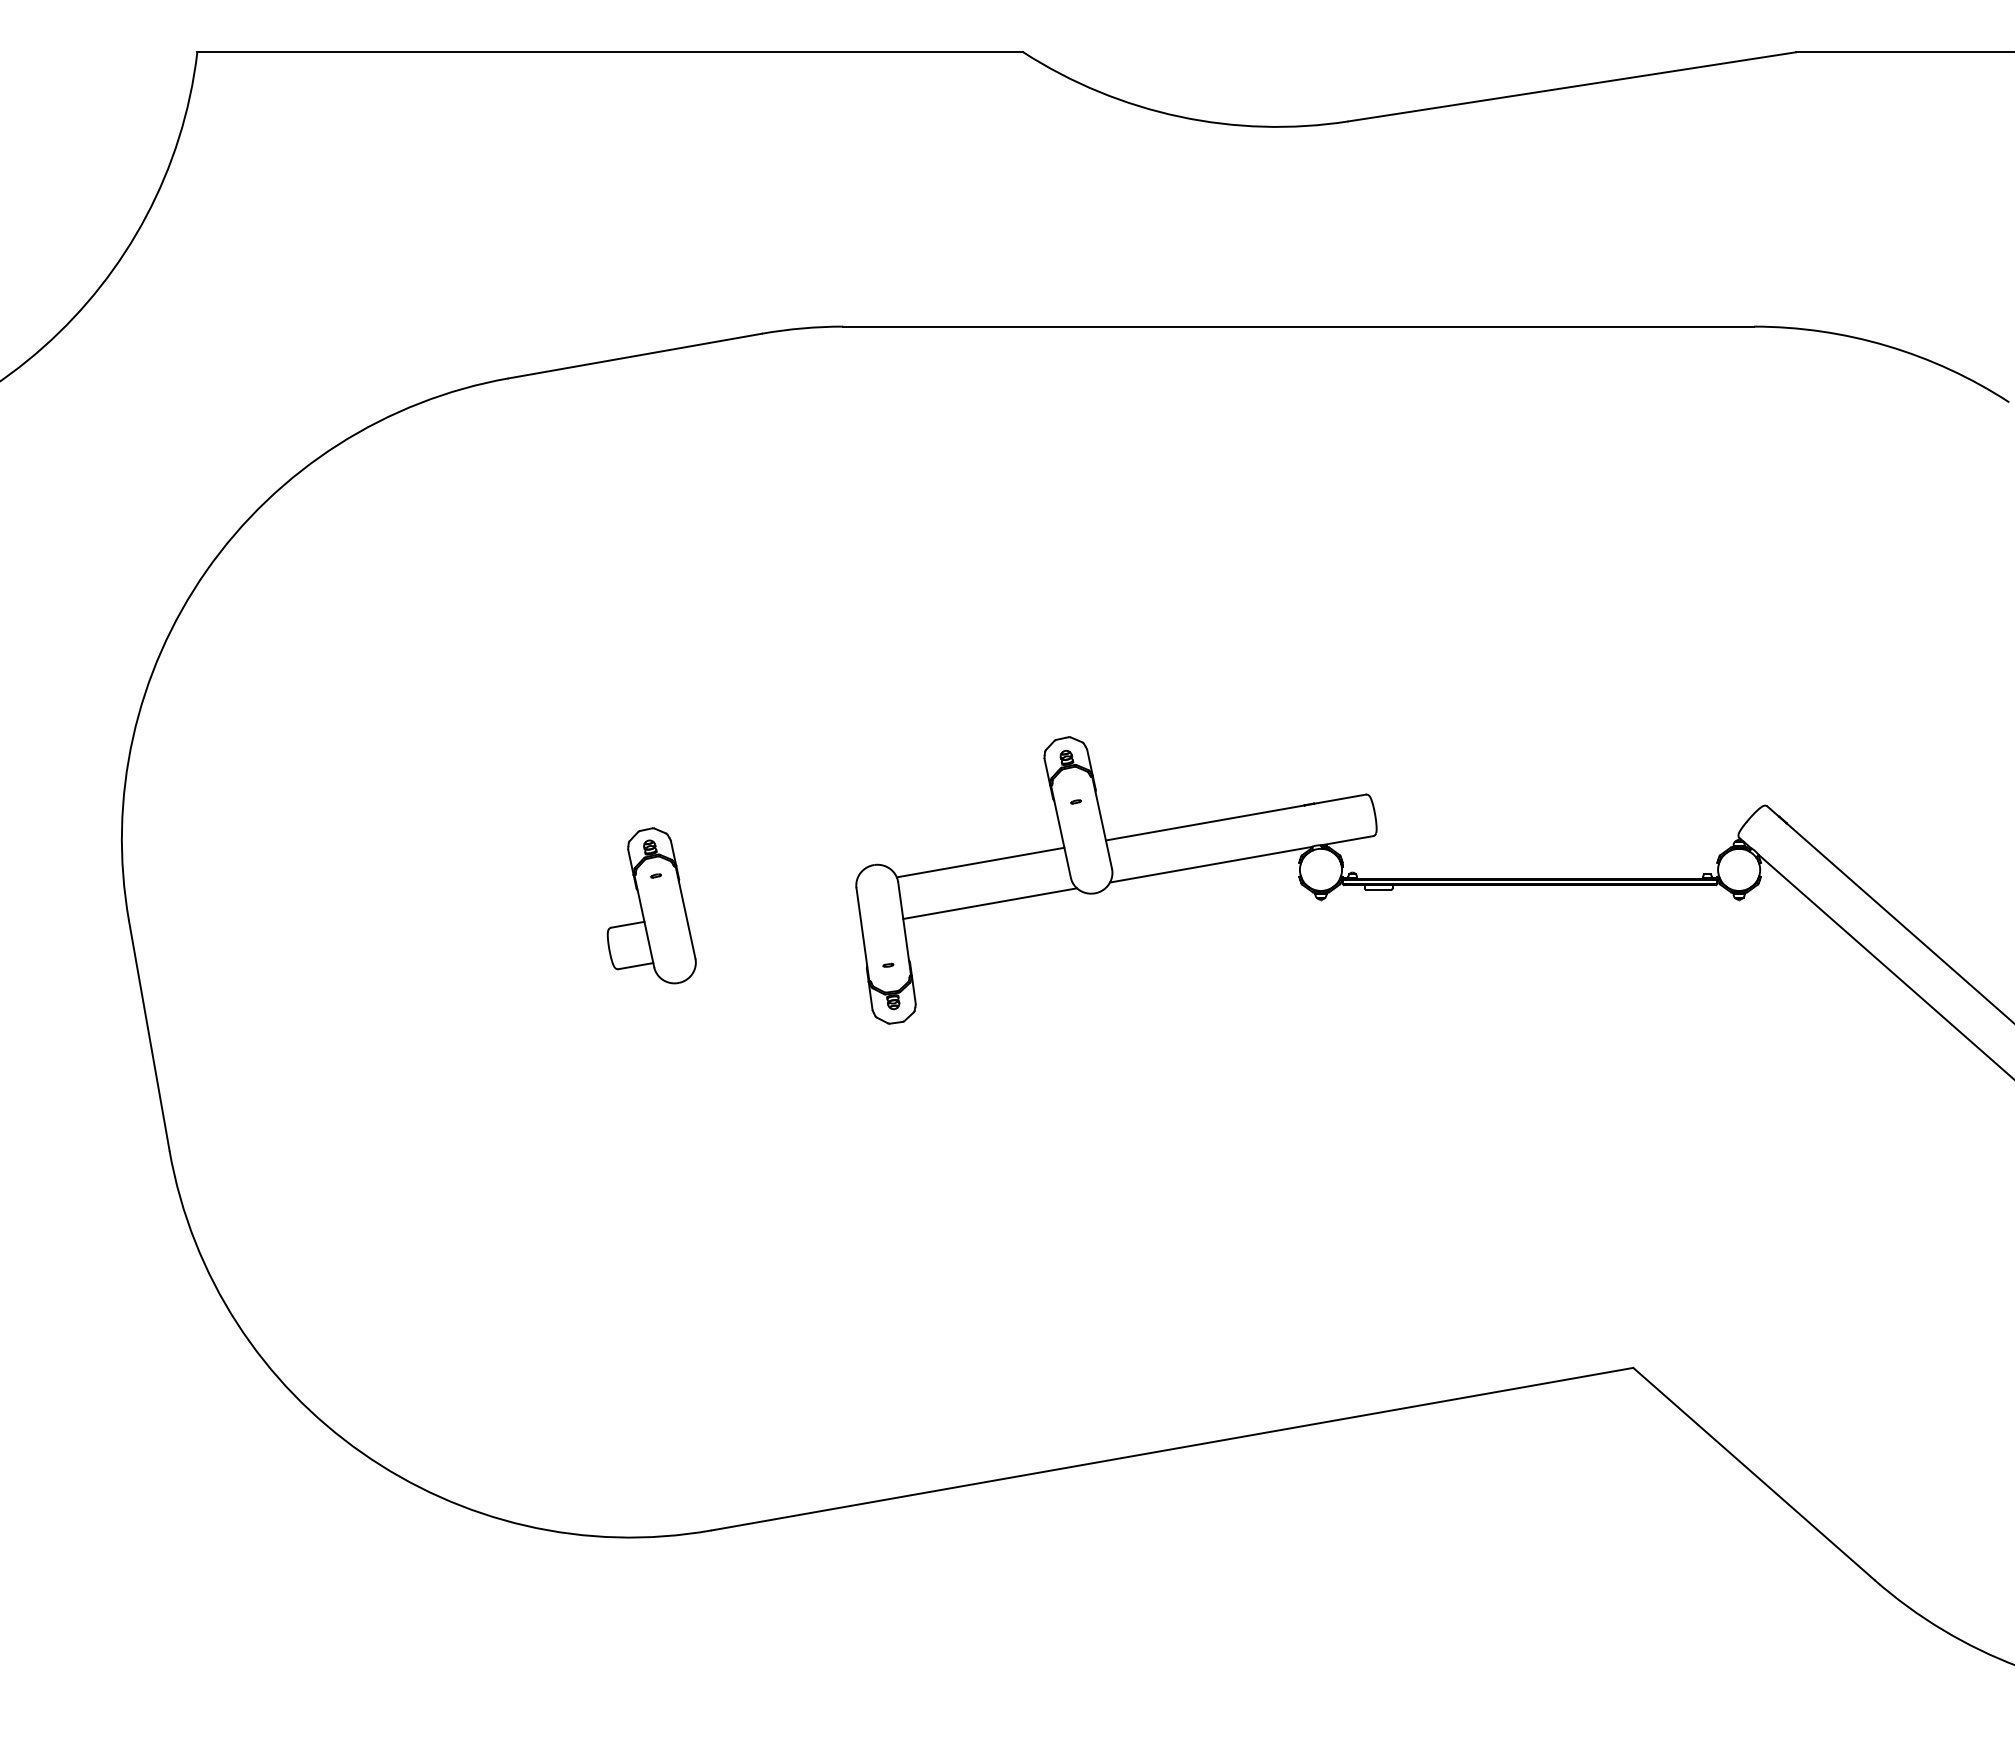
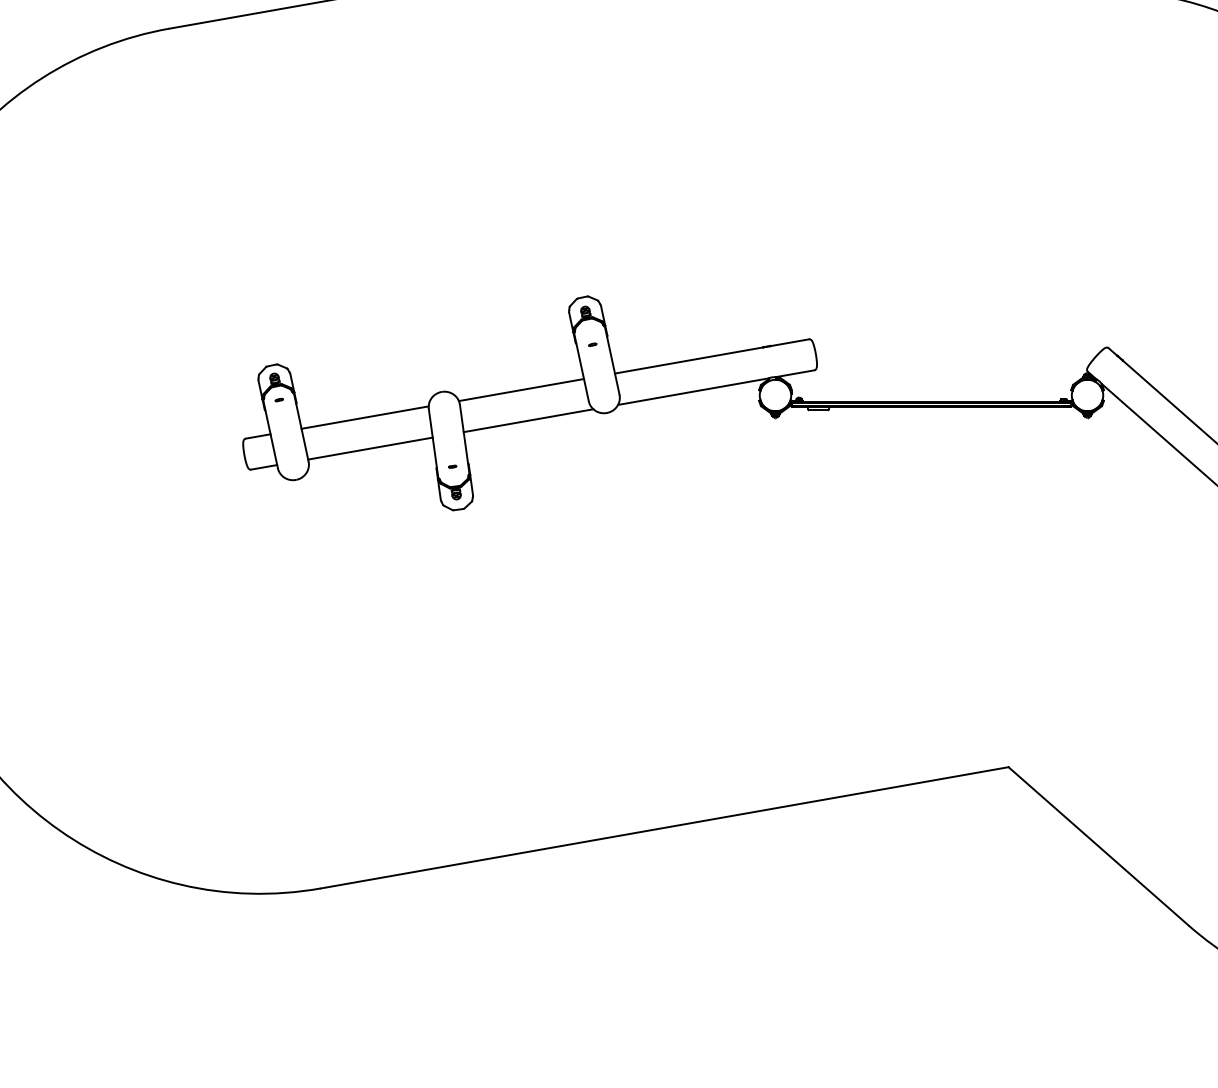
line: (771, 899) -> (365, 417), added
line: (777, 940) -> (369, 448), added

